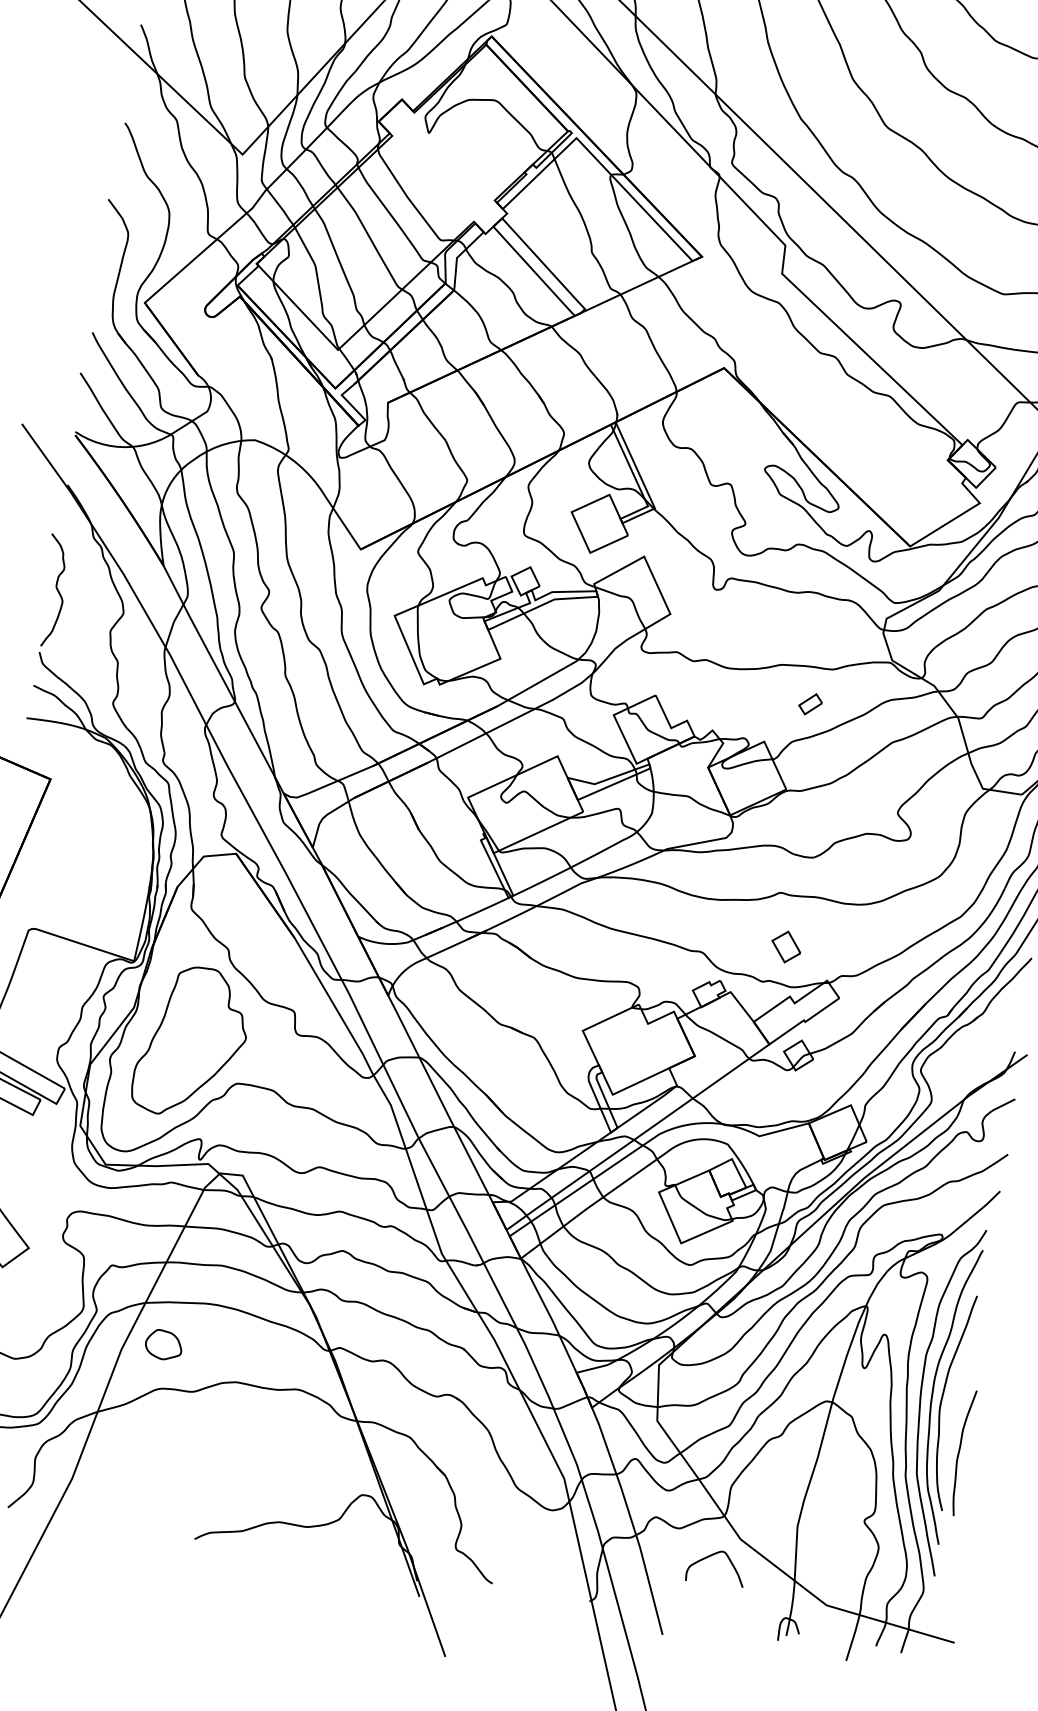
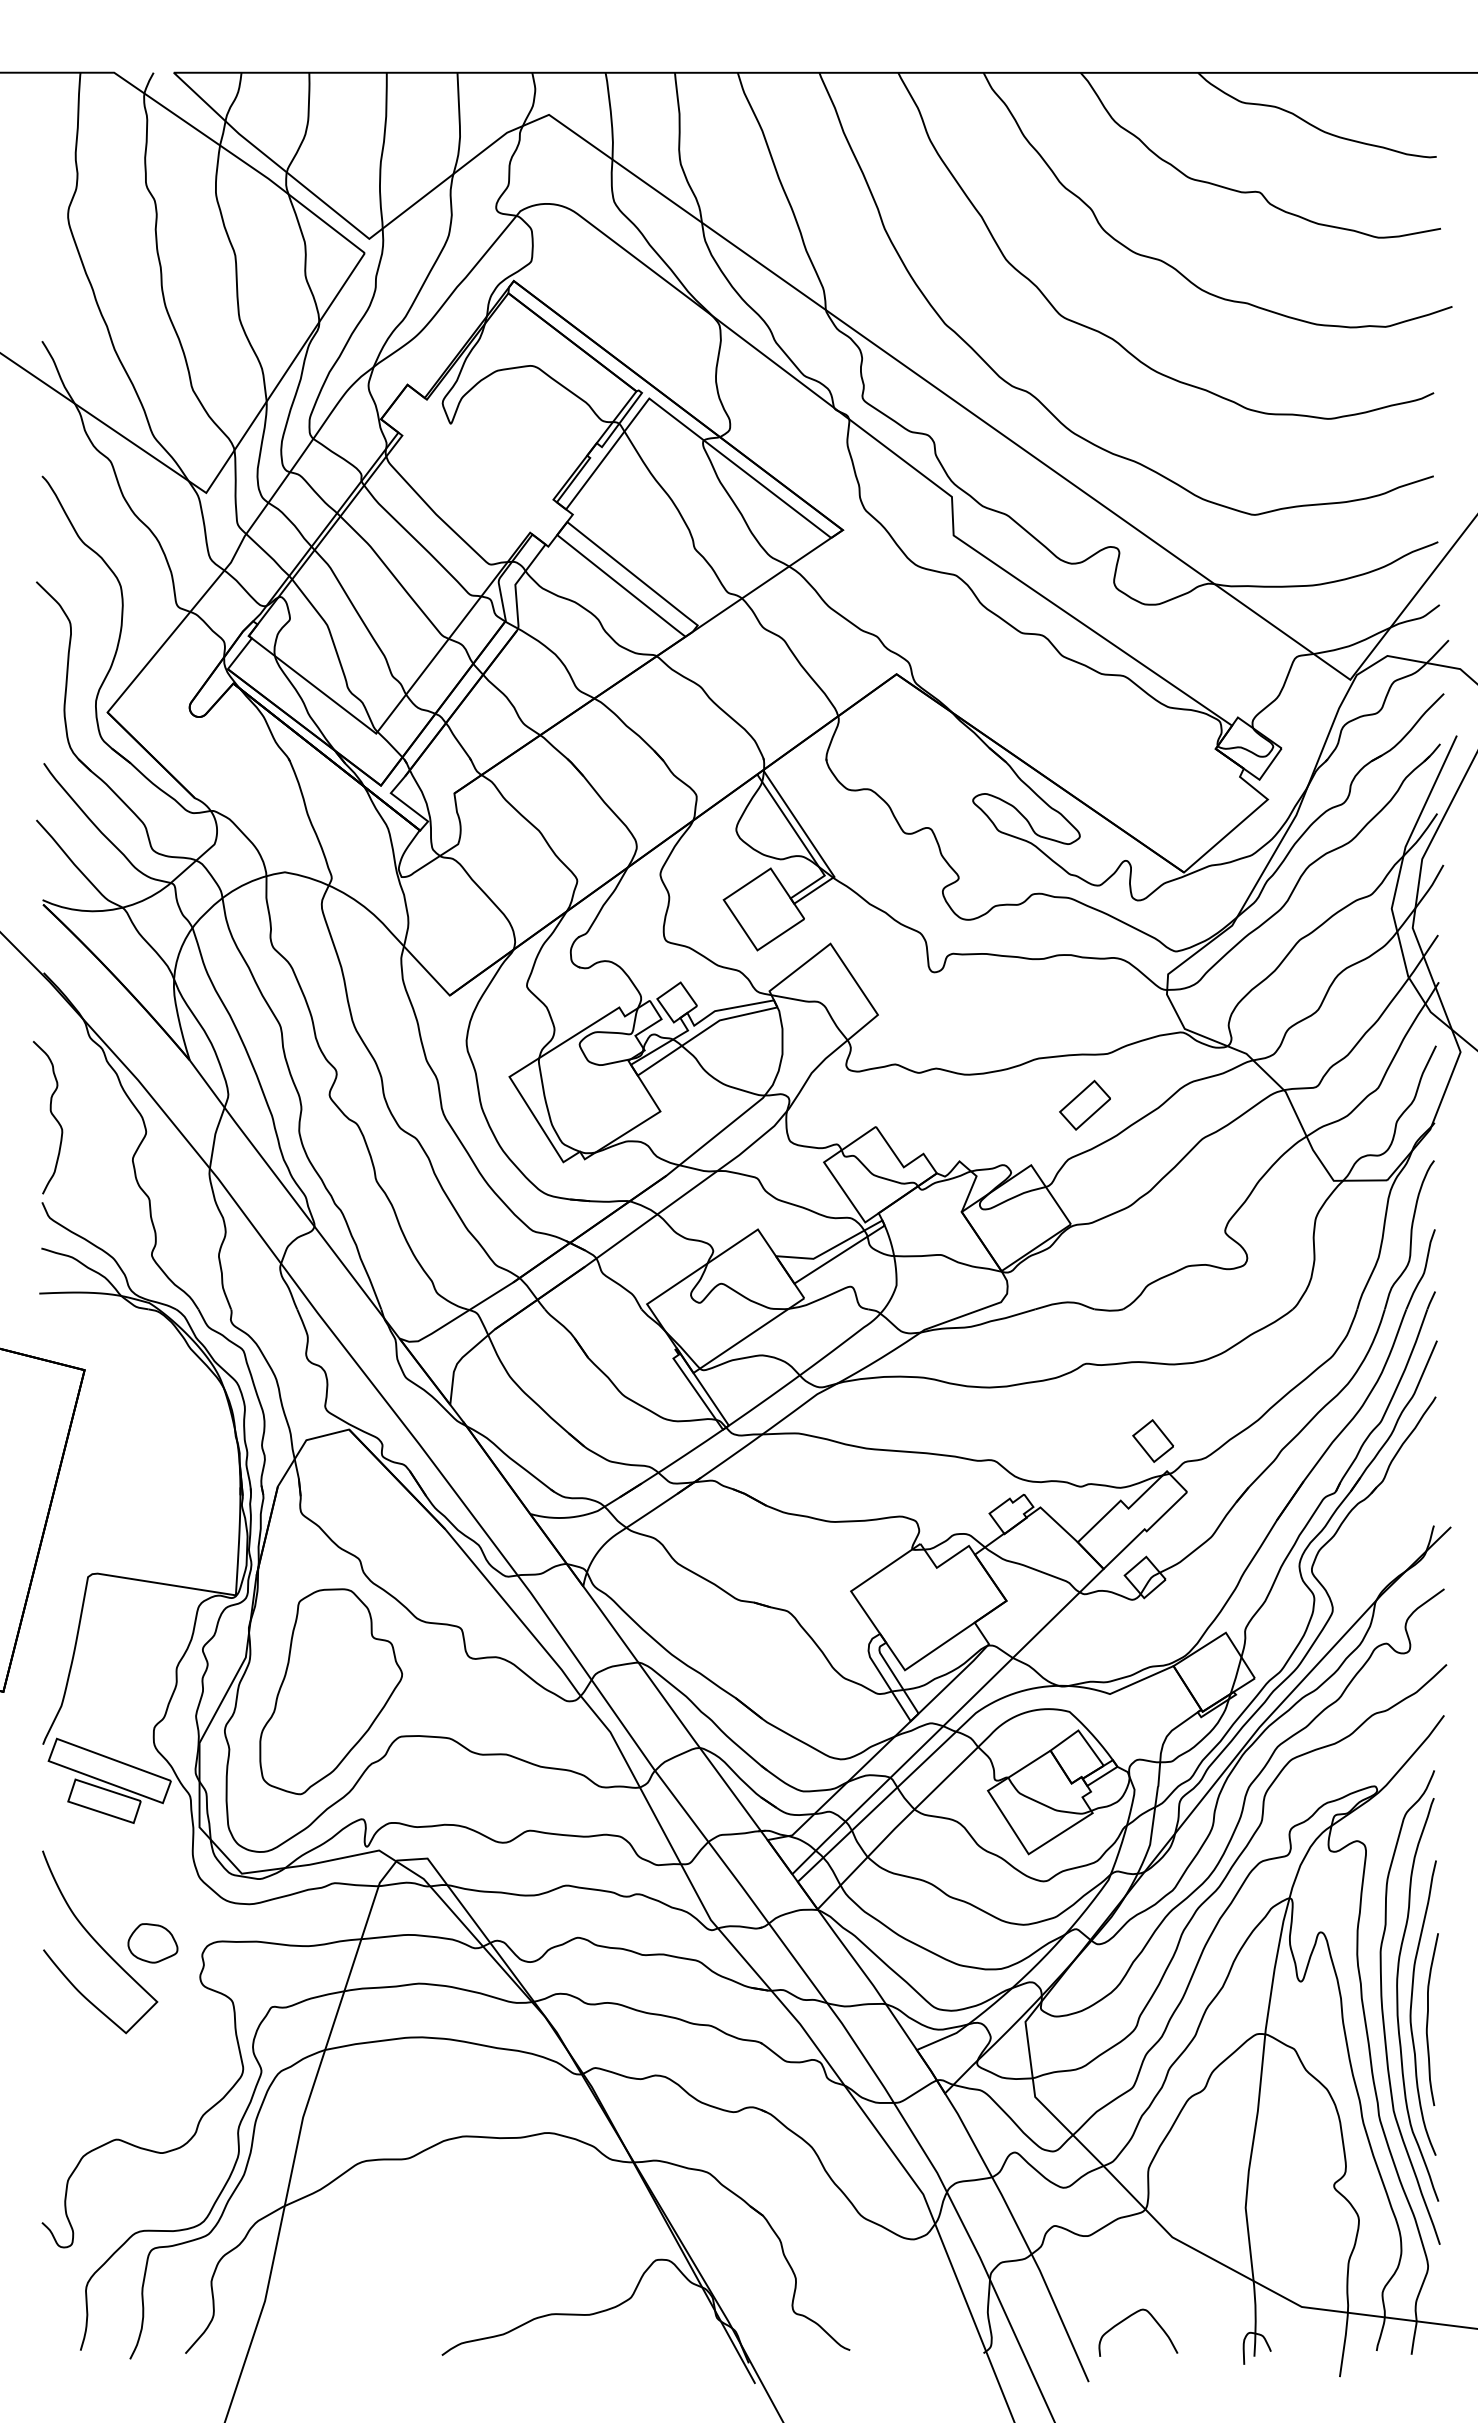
part: (810, 703) -> (1084, 1104), size x1.67
part: (786, 946) -> (1153, 1440), moved
part: (163, 1345) -> (152, 1943), moved
curve: (959, 1452) -> (1428, 2019), moved
curve: (711, 1556) -> (1128, 2318), moved

